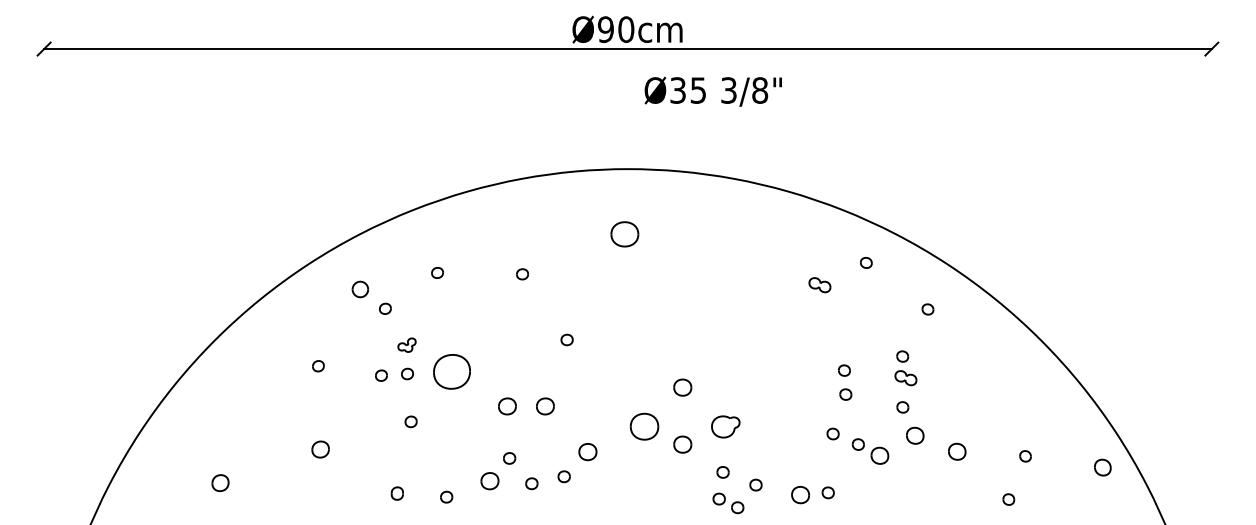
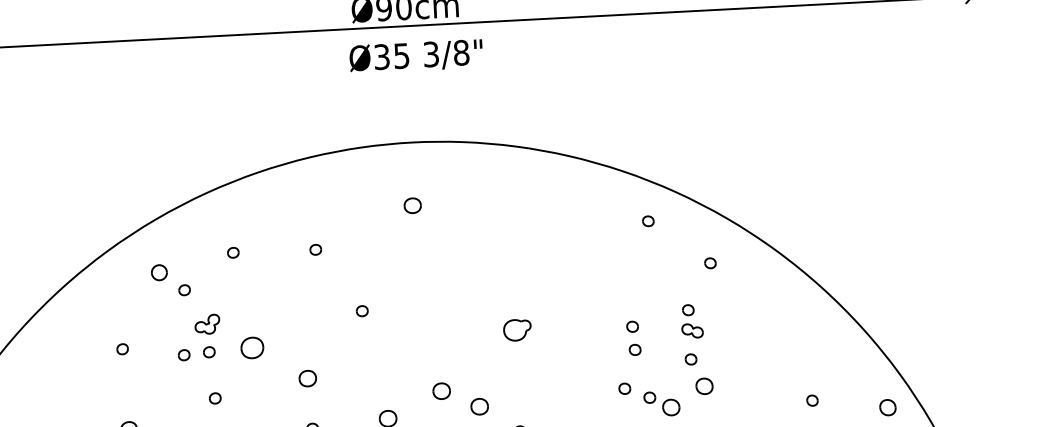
text: (712, 91) -> (415, 56), moved
part: (624, 233) -> (412, 205), size x0.62
part: (819, 285) -> (604, 245), removed
part: (406, 344) -> (206, 323), size x1.43
part: (451, 371) -> (251, 347), size x0.62
part: (682, 387) -> (476, 351), removed
part: (545, 406) -> (344, 376), removed
part: (644, 426) -> (441, 391), size x0.62
part: (725, 426) -> (517, 329), moved
part: (957, 451) -> (746, 399), removed

